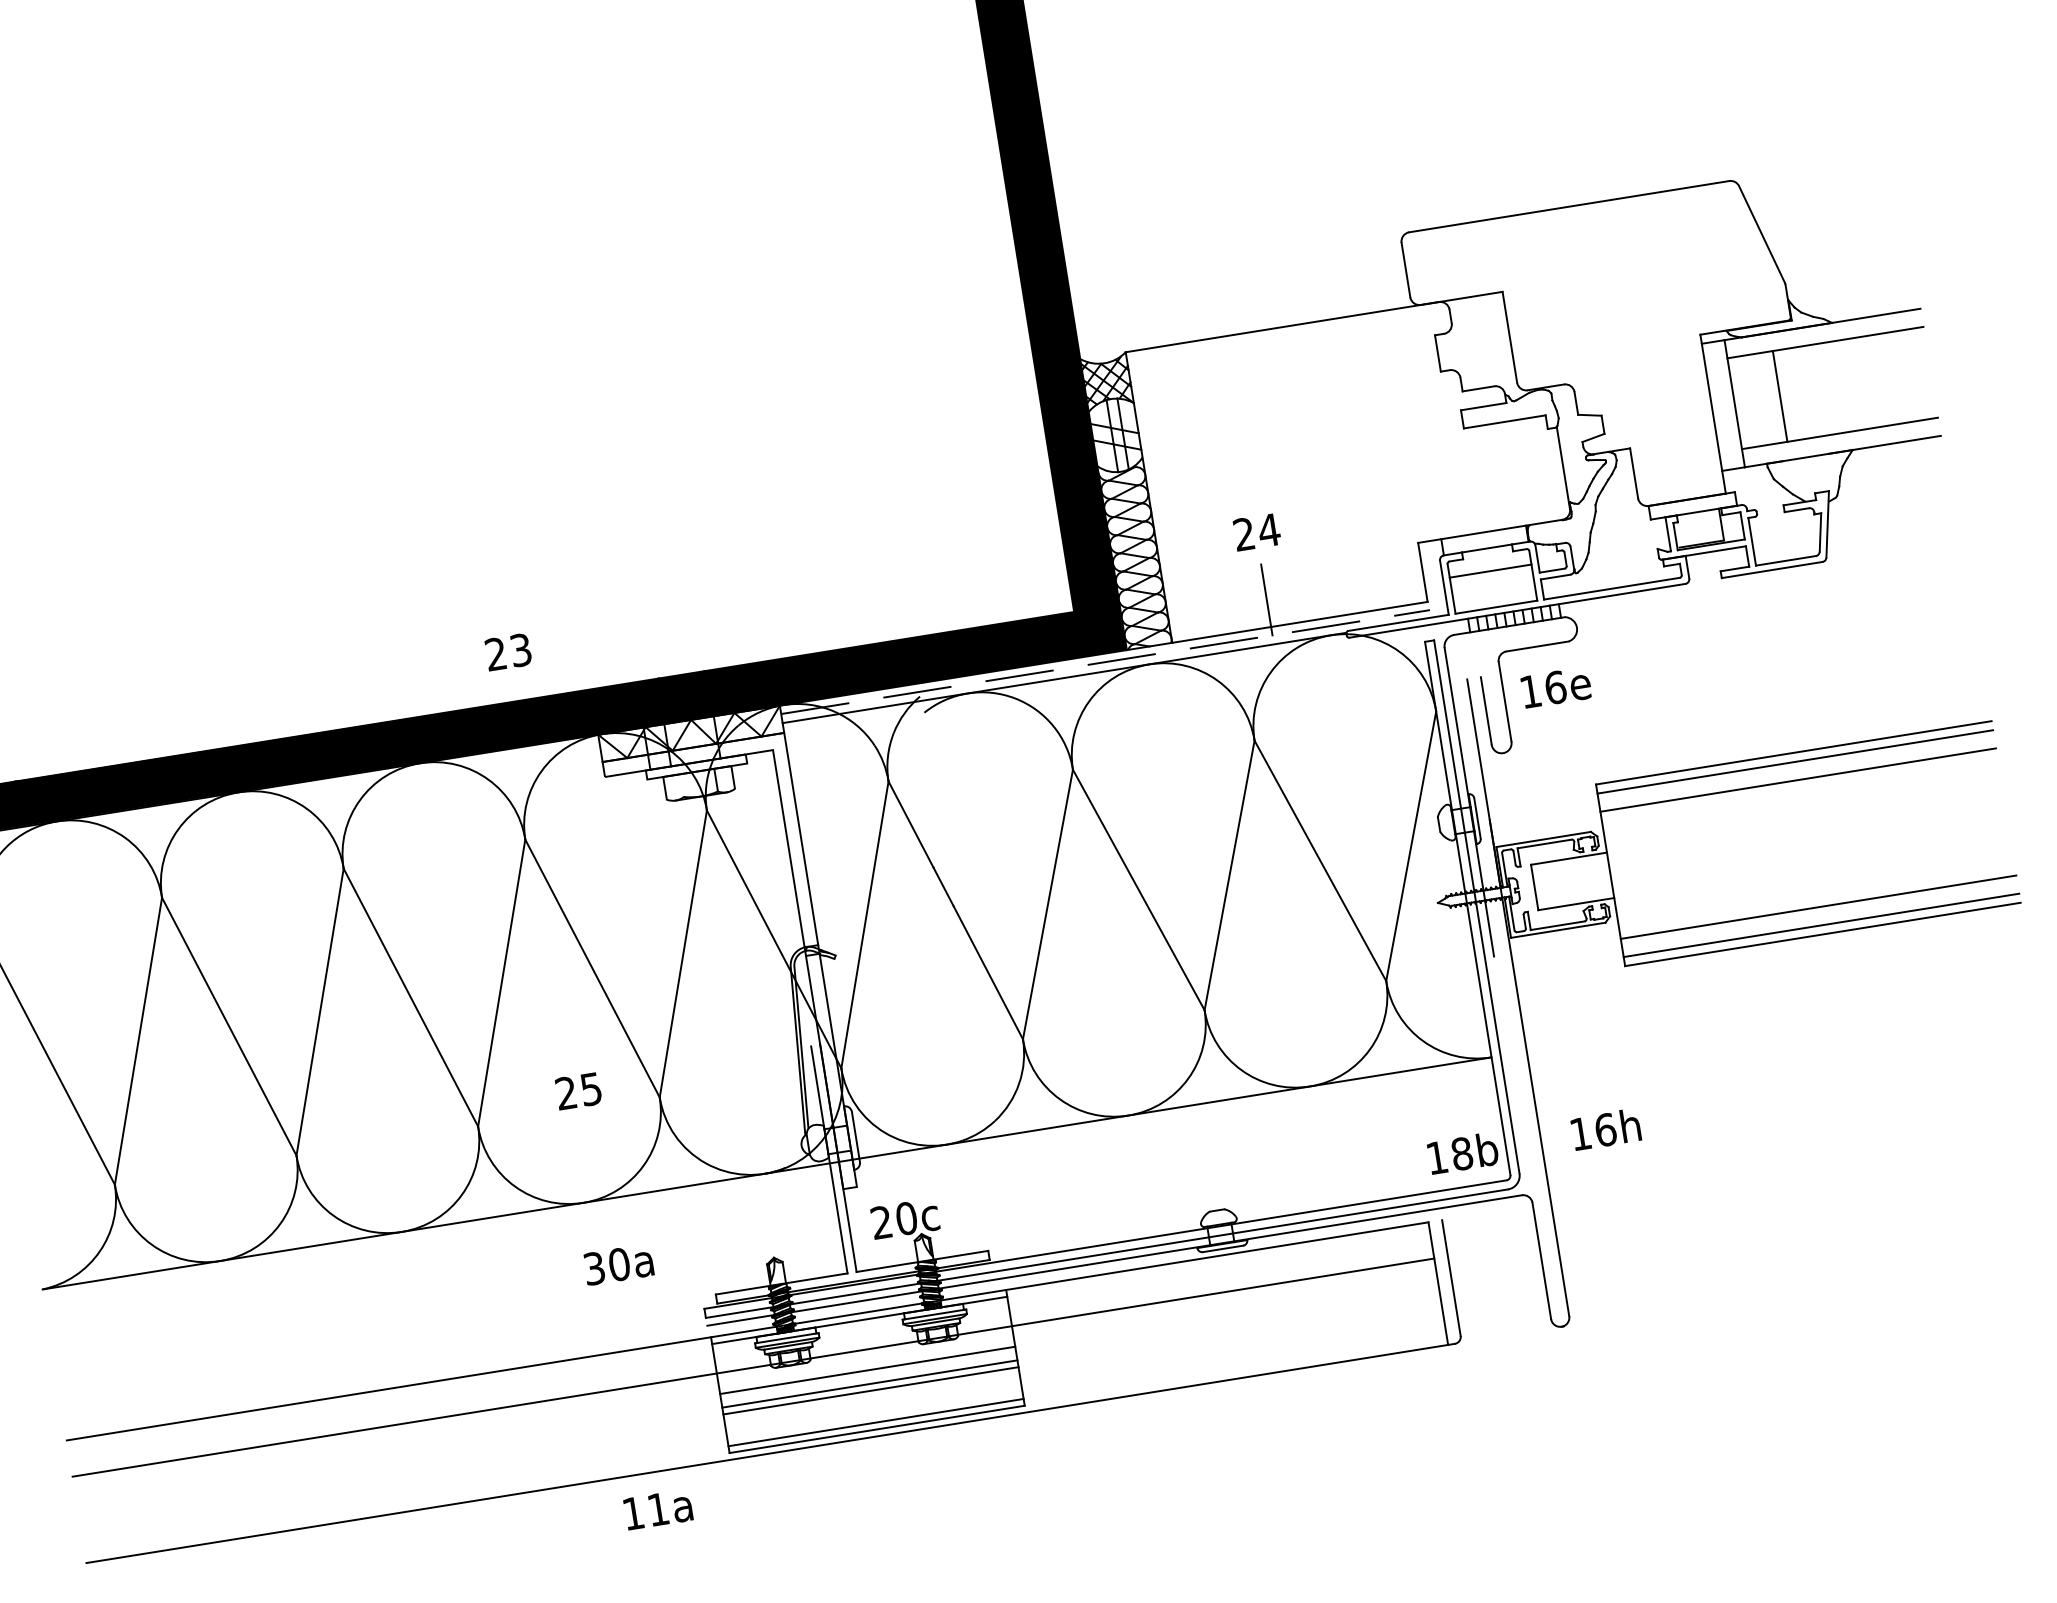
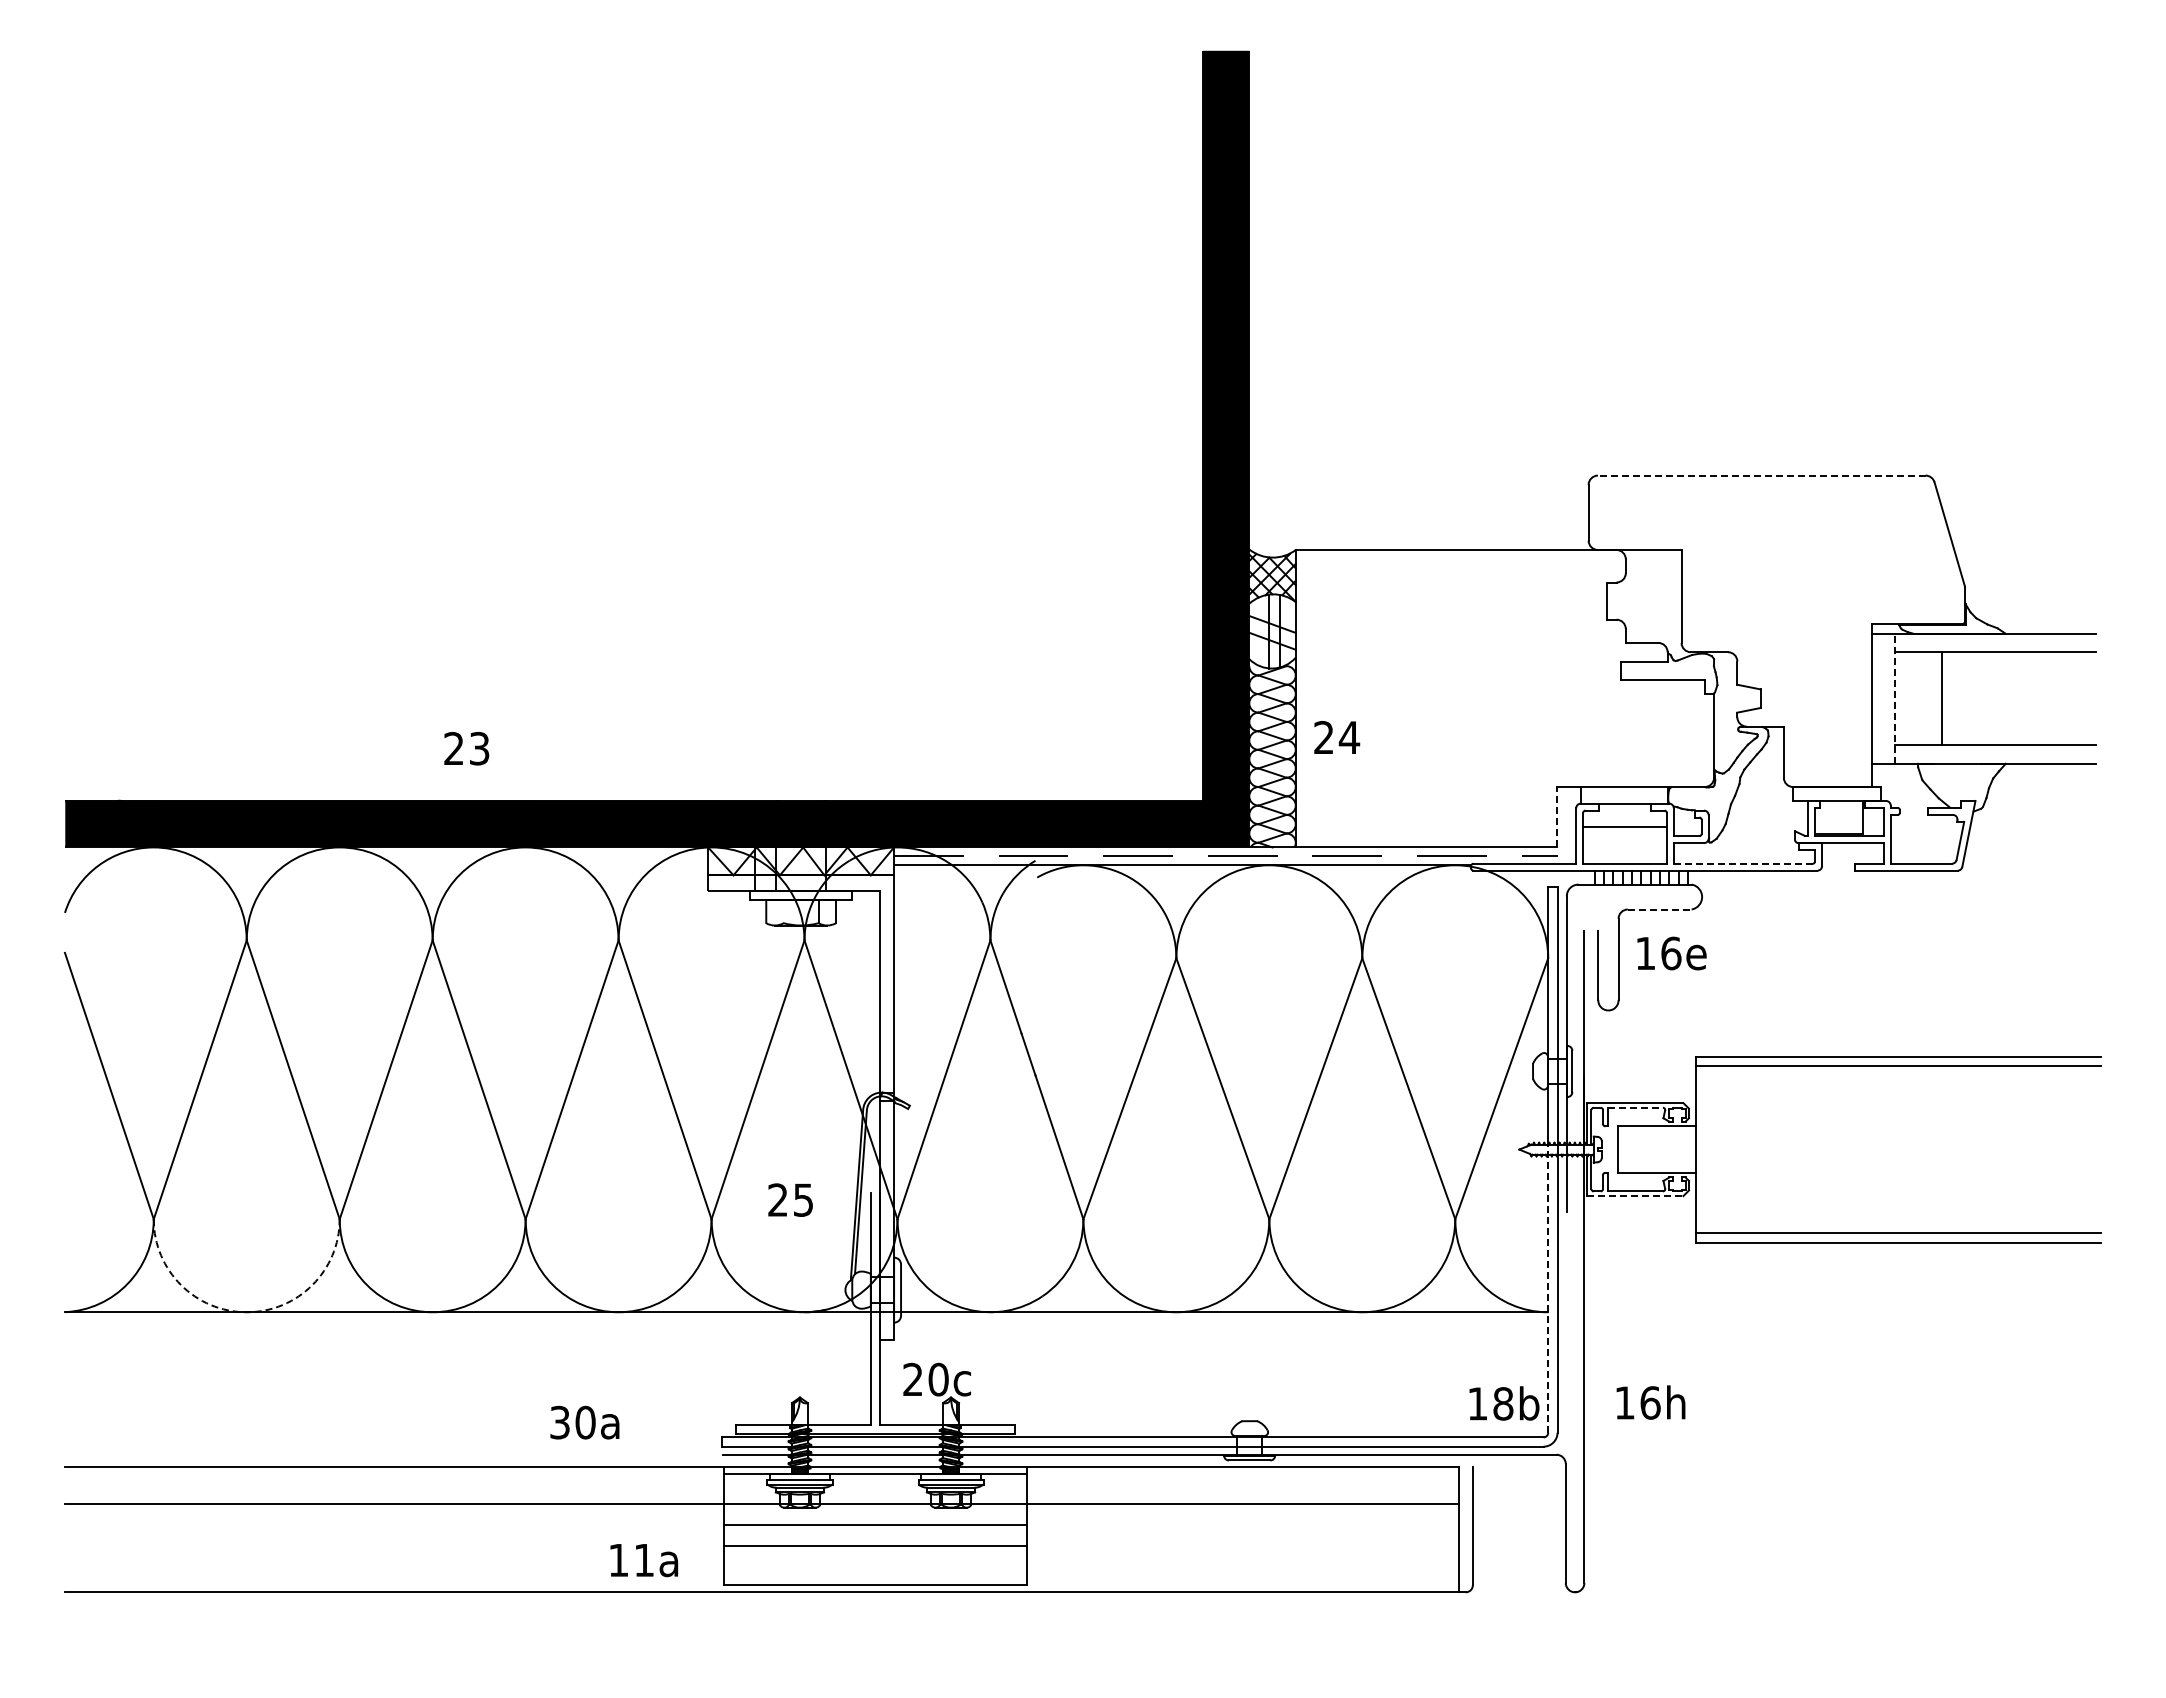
line: (1568, 206) -> (1761, 475), solid -> dashed
line: (1734, 403) -> (1895, 698), solid -> dashed
text: (1257, 532) -> (1337, 737), moved
line: (1423, 571) -> (1557, 816), solid -> dashed
line: (1611, 588) -> (1742, 863), solid -> dashed
line: (1267, 599) -> (1397, 819), removed
line: (1537, 646) -> (1659, 909), solid -> dashed
text: (508, 652) -> (466, 748), moved
line: (1798, 780) -> (1898, 1084), removed
line: (1544, 843) -> (1635, 1107), solid -> dashed
line: (1818, 907) -> (1898, 1214), removed
line: (1558, 930) -> (1635, 1196), solid -> dashed
line: (1488, 1034) -> (1548, 1288), solid -> dashed
text: (578, 1090) -> (790, 1199), moved
arc: (220, 1261) -> (246, 1312), solid -> dashed
text: (618, 1264) -> (584, 1422), moved
line: (869, 1383) -> (875, 1538), removed
line: (876, 1422) -> (875, 1578), removed
text: (658, 1509) -> (644, 1560), moved

